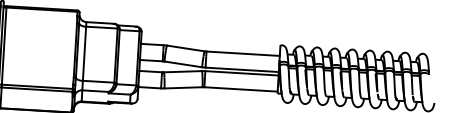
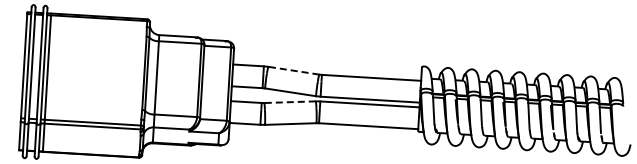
line: (185, 48) -> (293, 70), solid -> dashed
line: (183, 71) -> (290, 102), solid -> dashed

